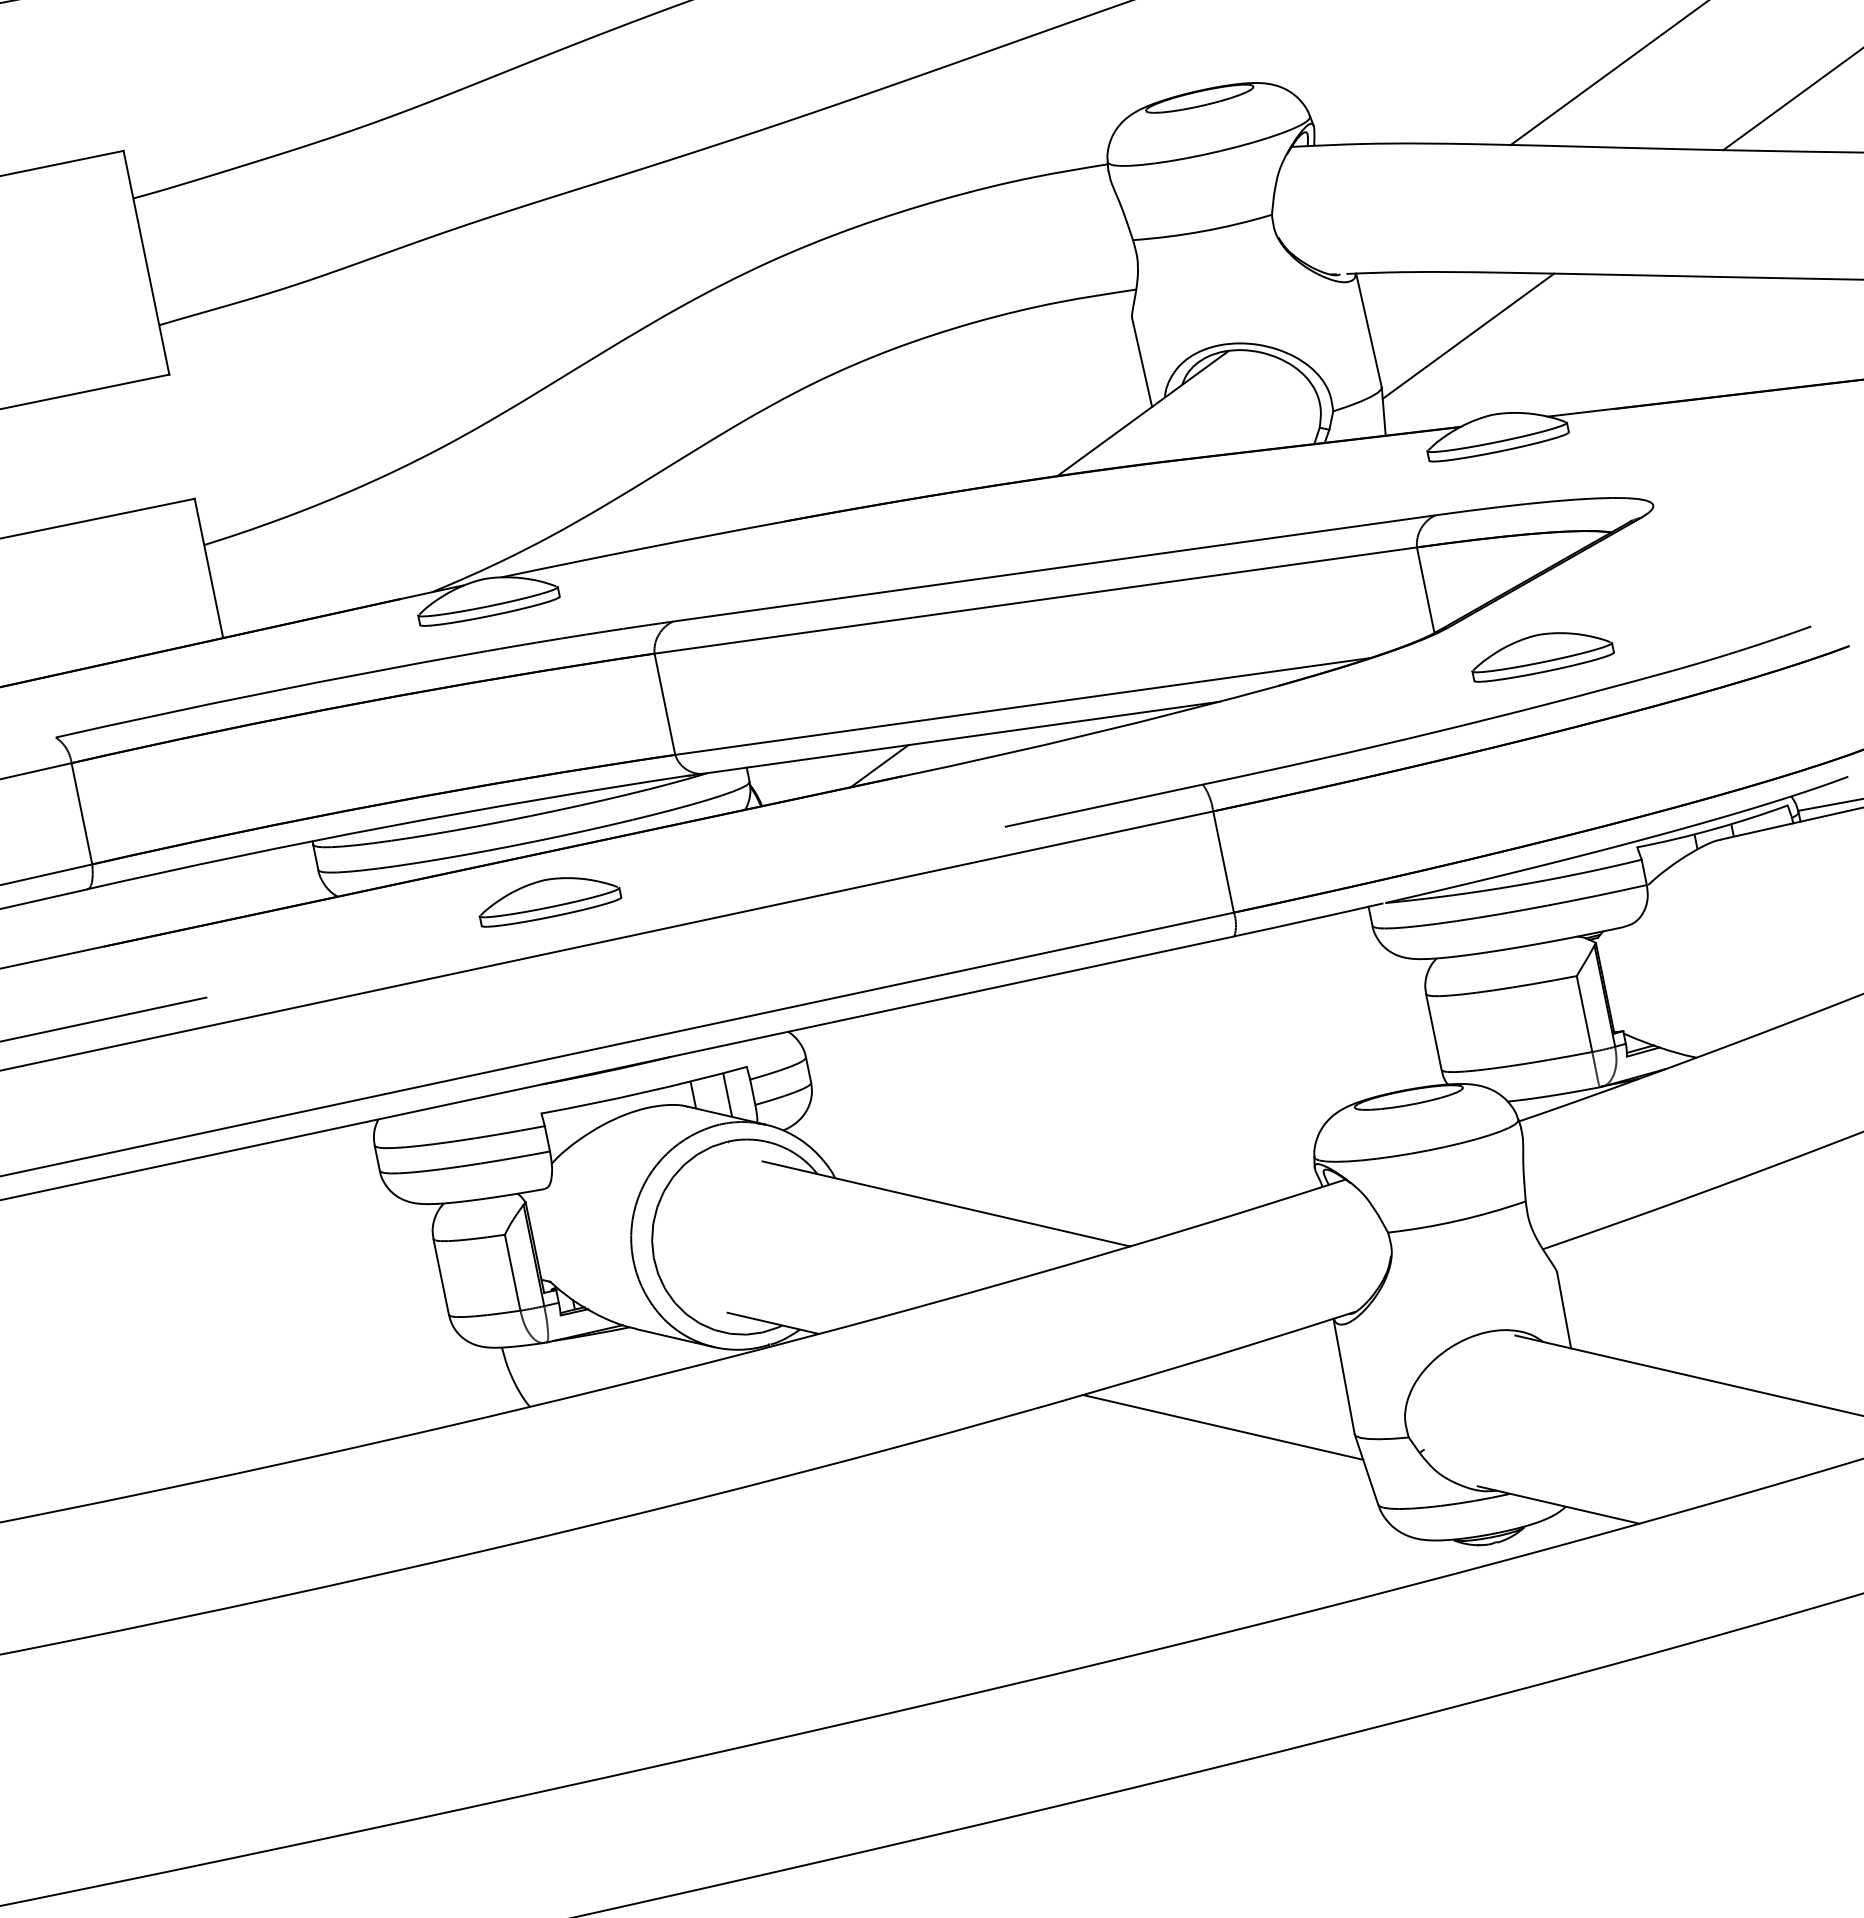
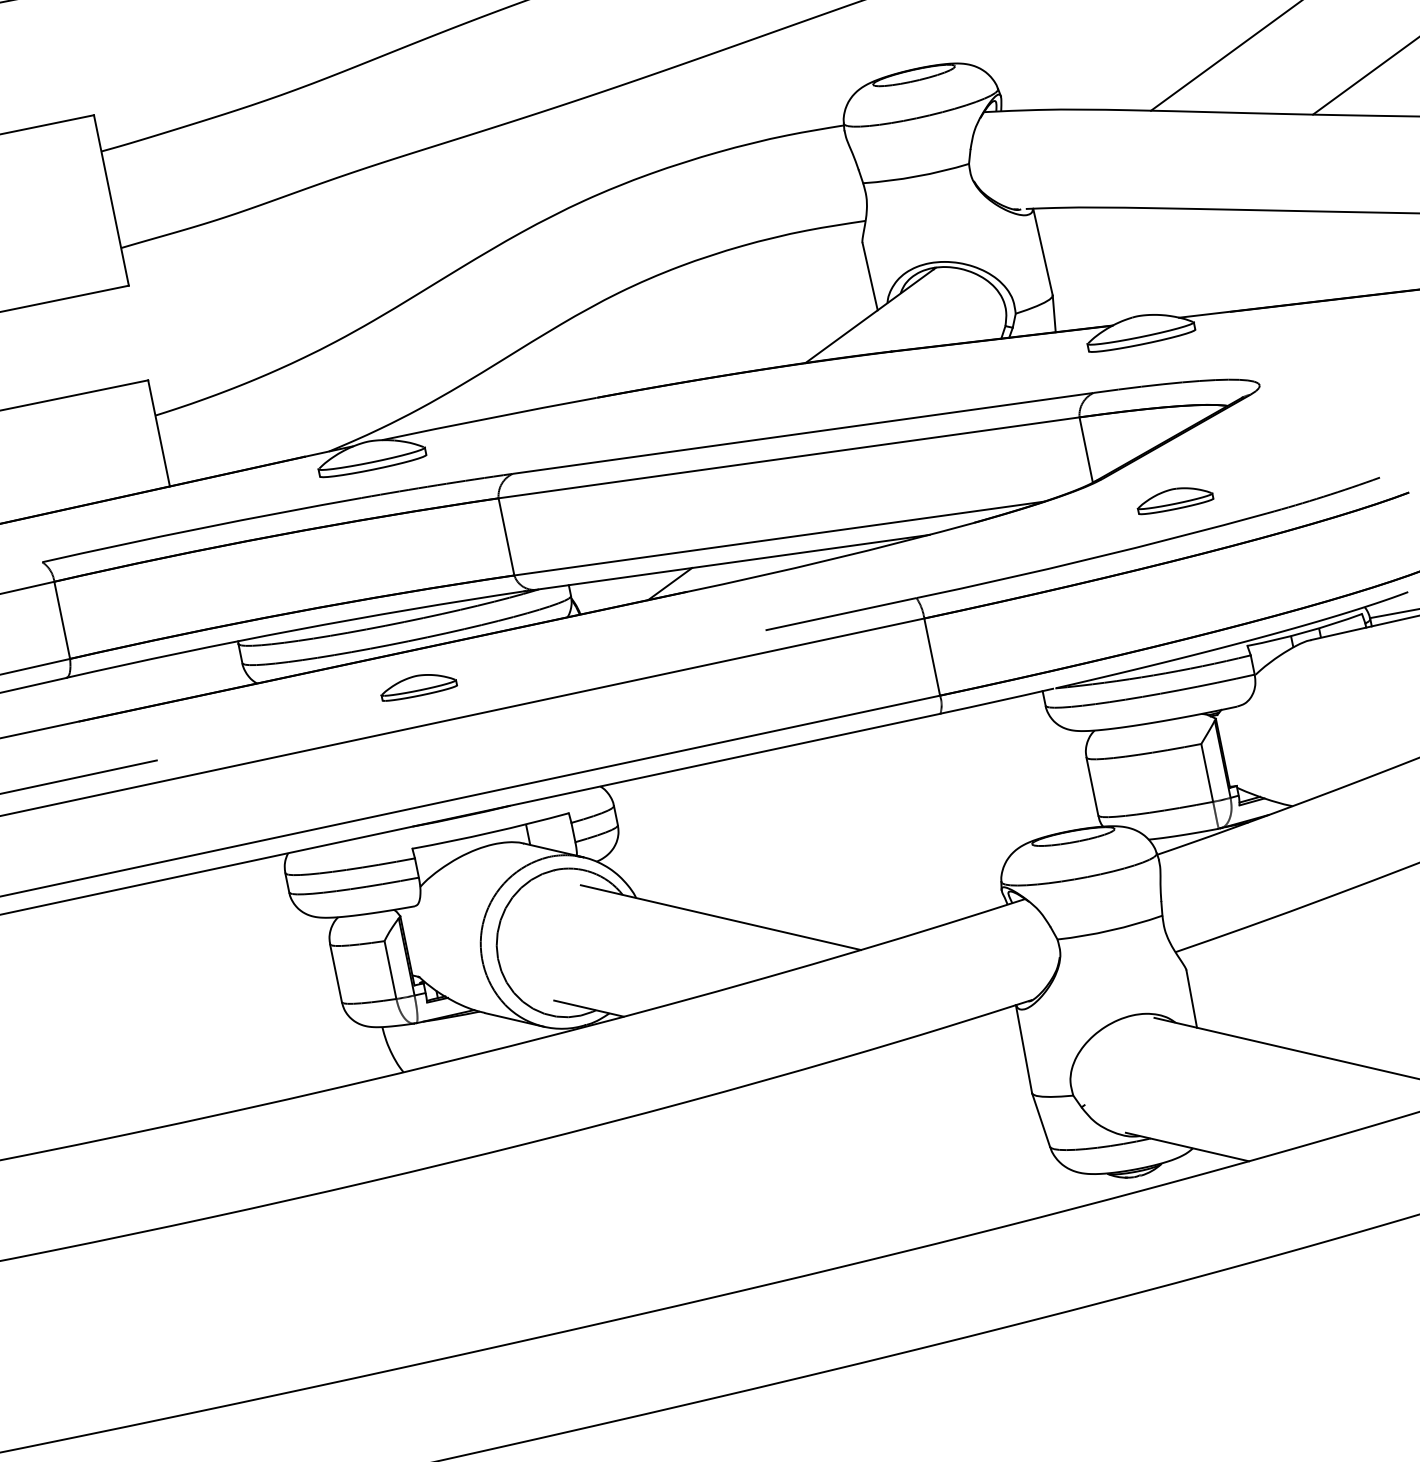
line: (1468, 335) -> (1118, 255), removed
part: (1542, 657) -> (1175, 501), size x0.7
part: (550, 902) -> (419, 687), size x0.7
line: (727, 1094) -> (554, 834), removed
line: (1222, 1426) -> (931, 1087), removed

